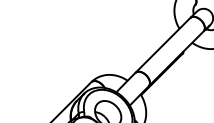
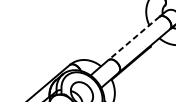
line: (162, 45) -> (133, 38), solid -> dashed

